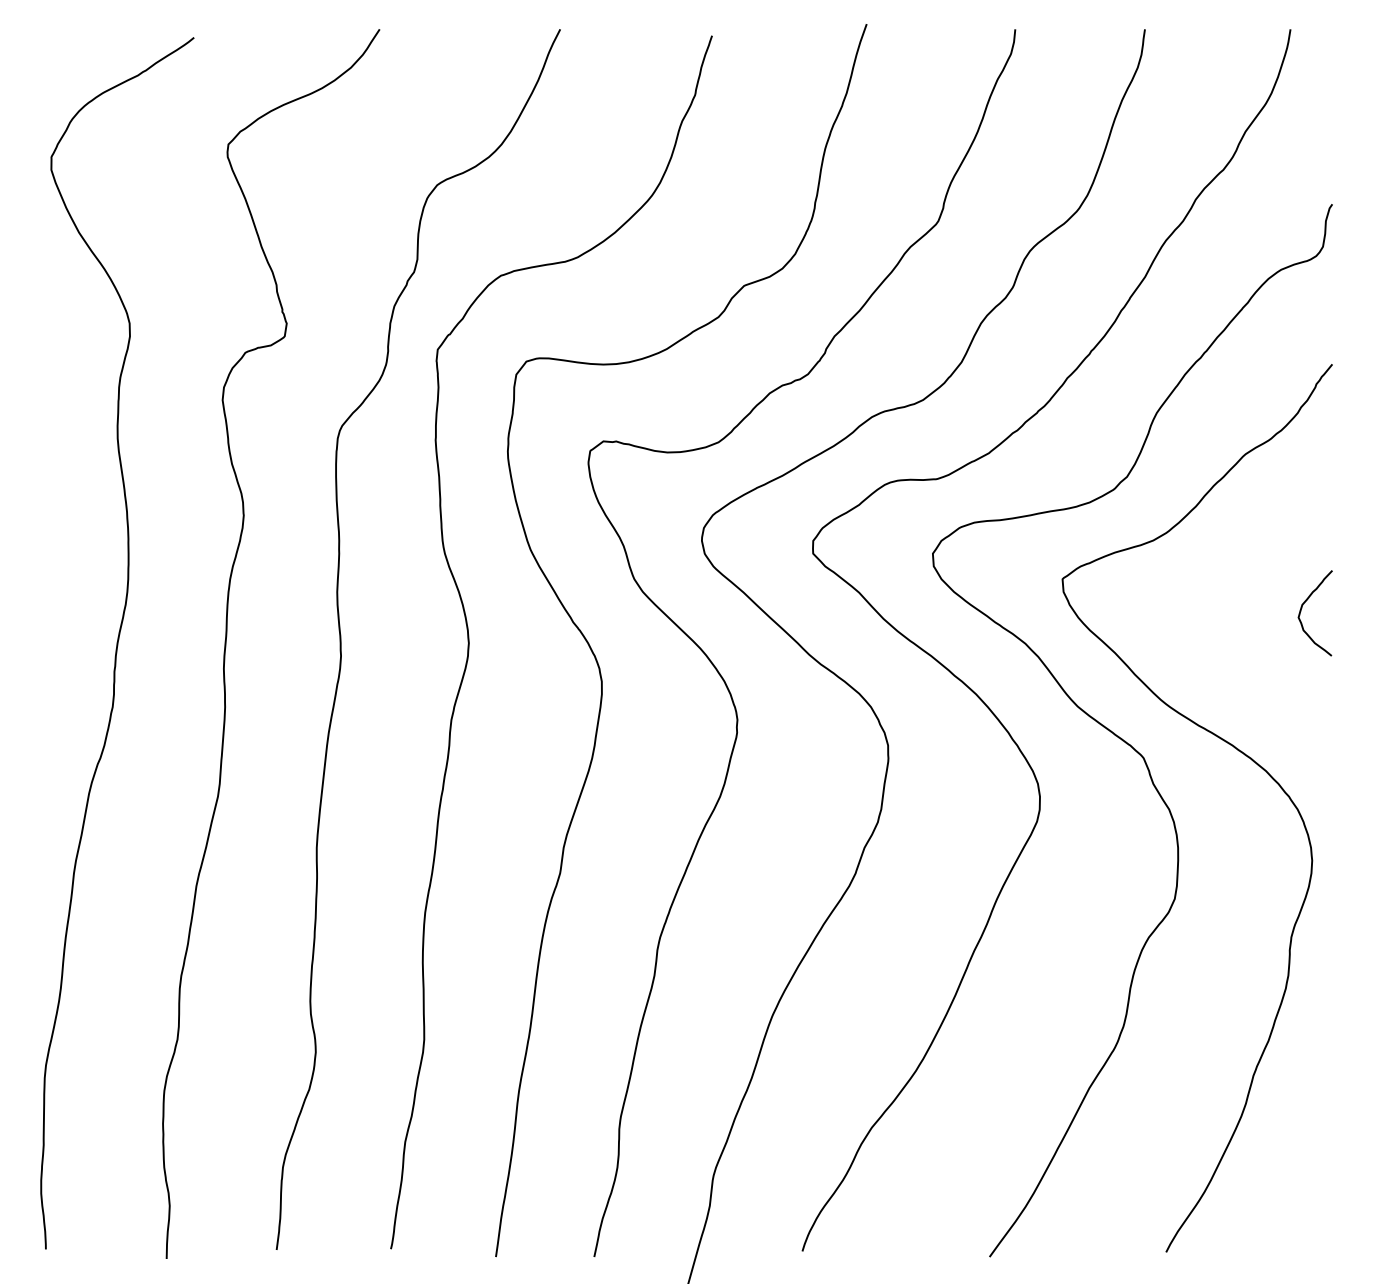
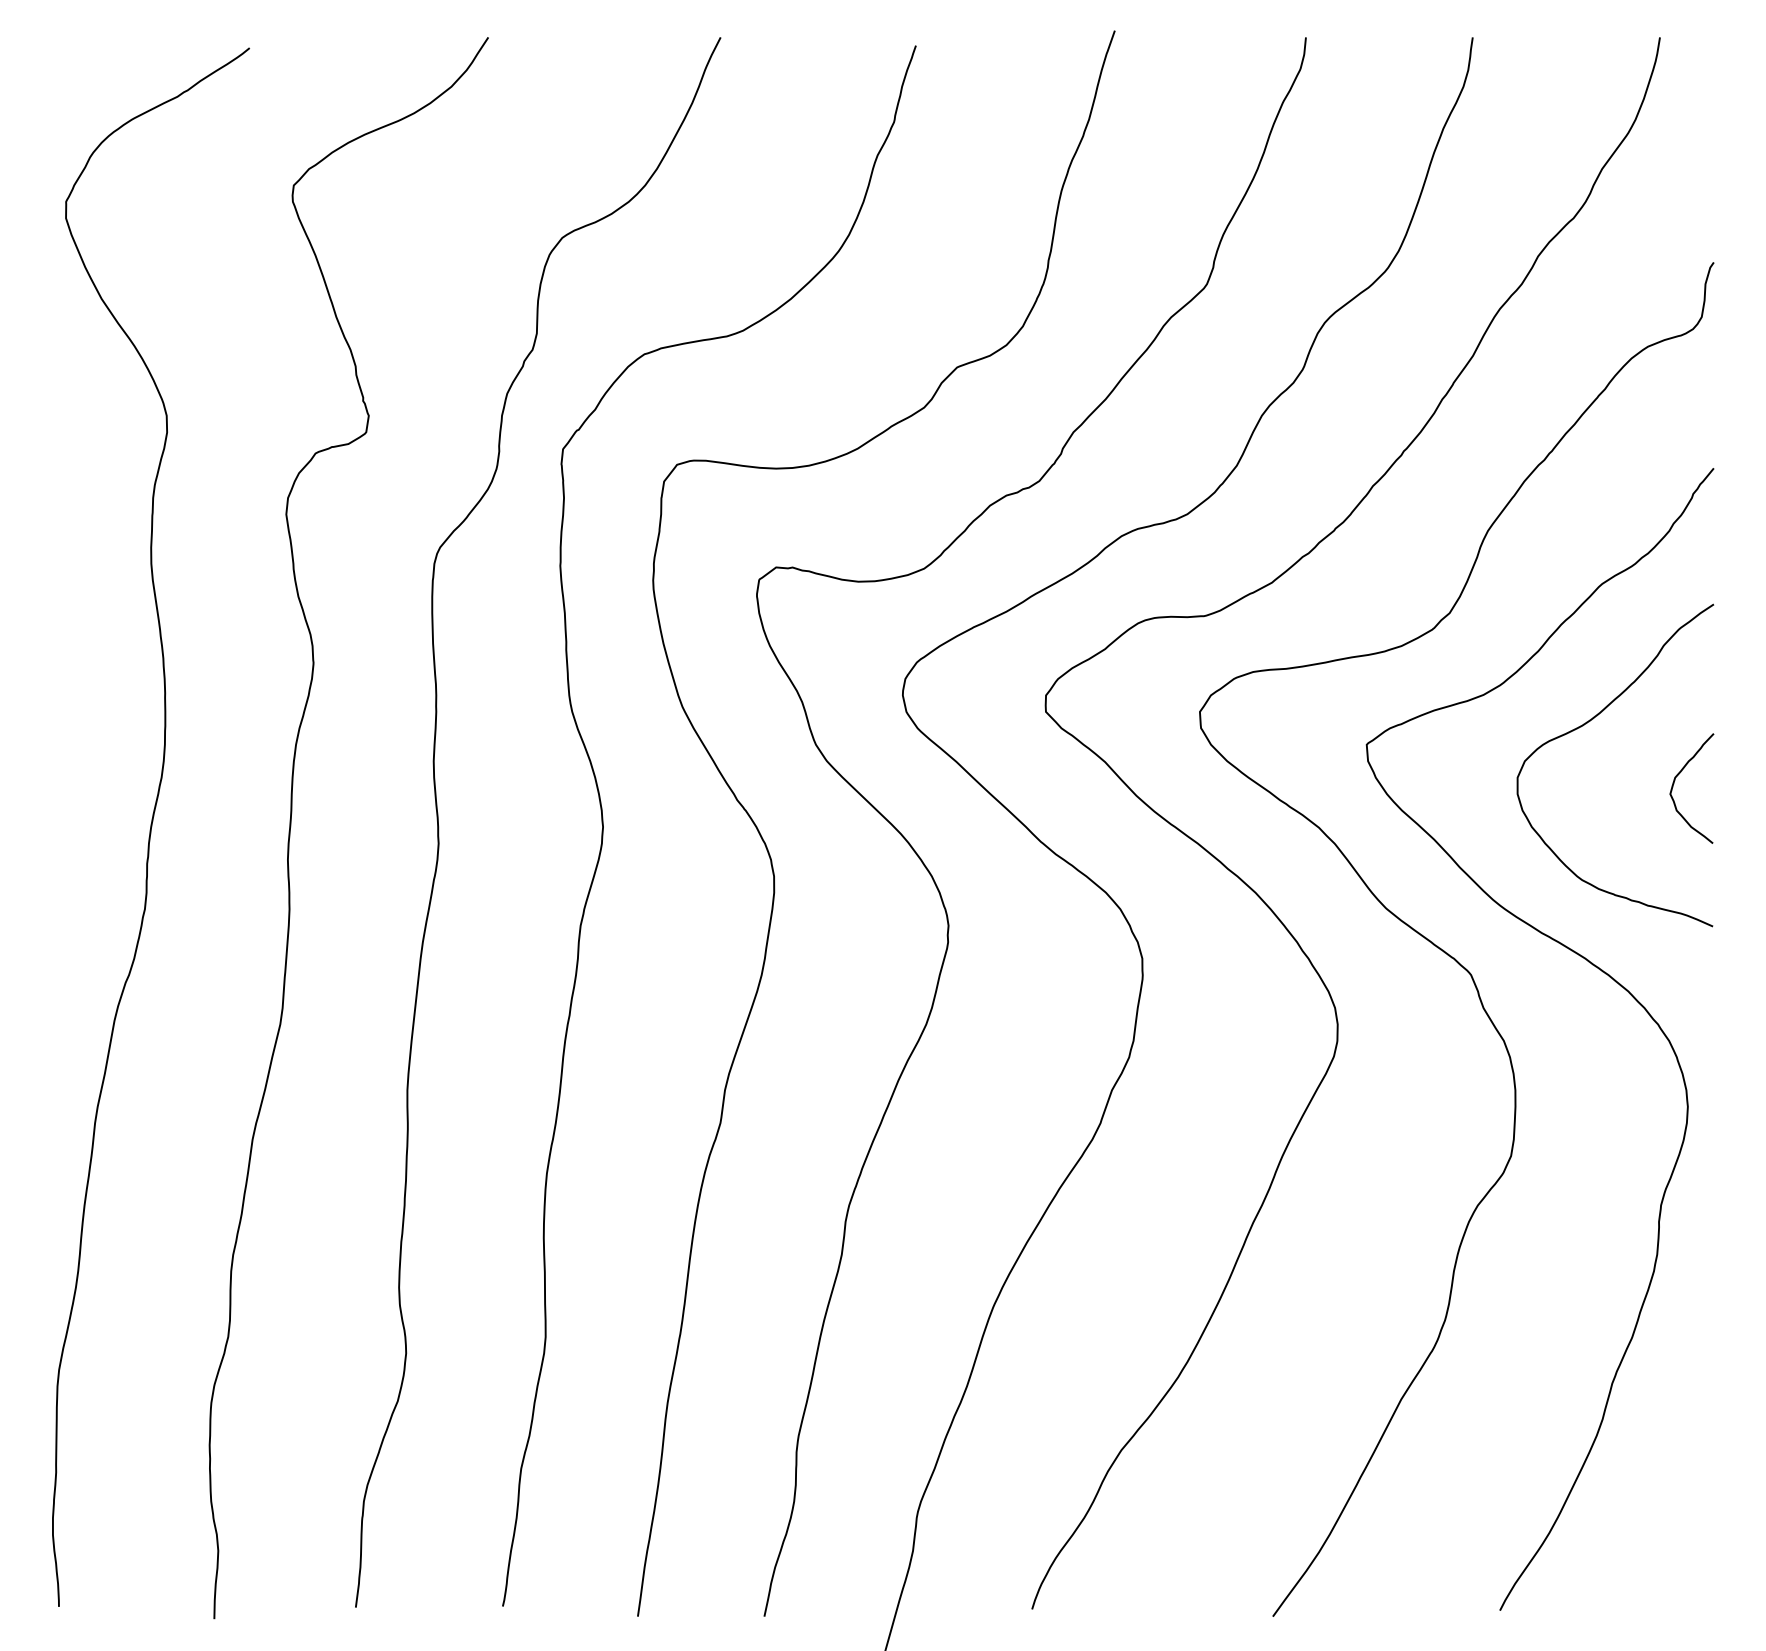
curve: (1234, 562) -> (1587, 723), added

